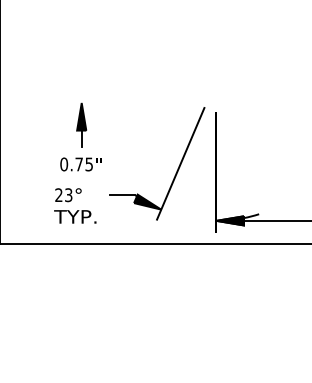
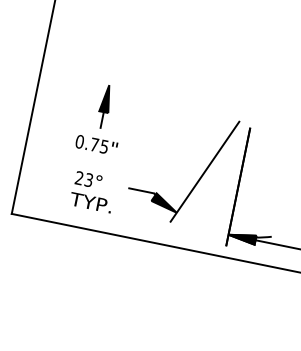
part: (80, 136) -> (101, 117), moved

